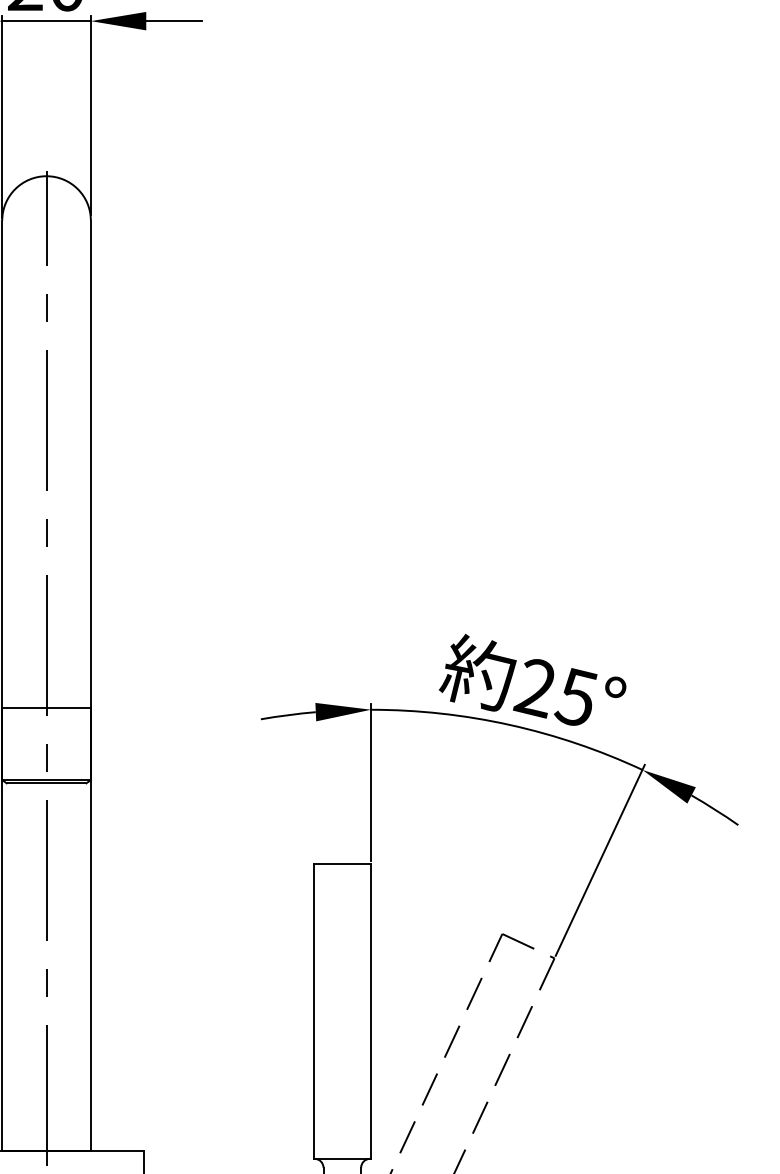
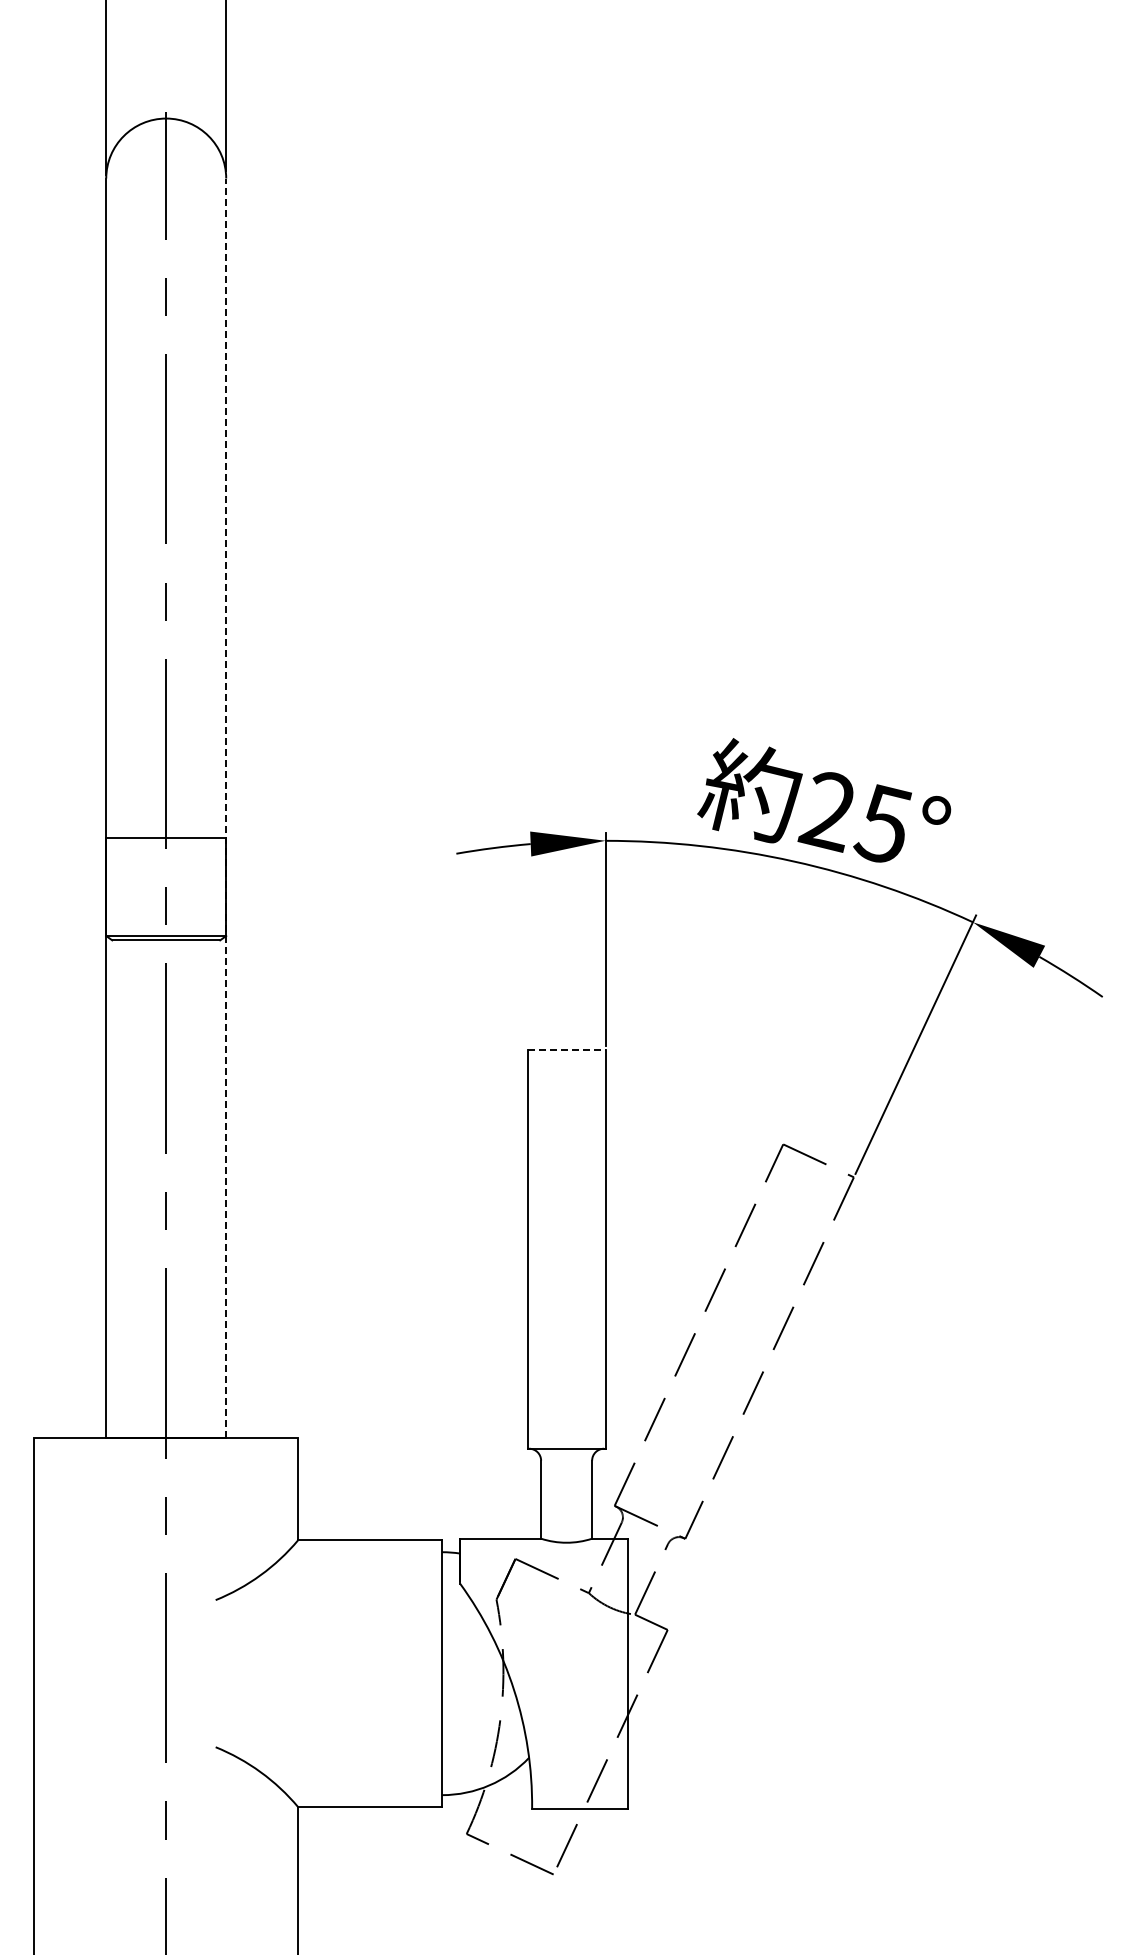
line: (91, 685) -> (226, 808), solid -> dashed
line: (342, 863) -> (566, 1049), solid -> dashed

